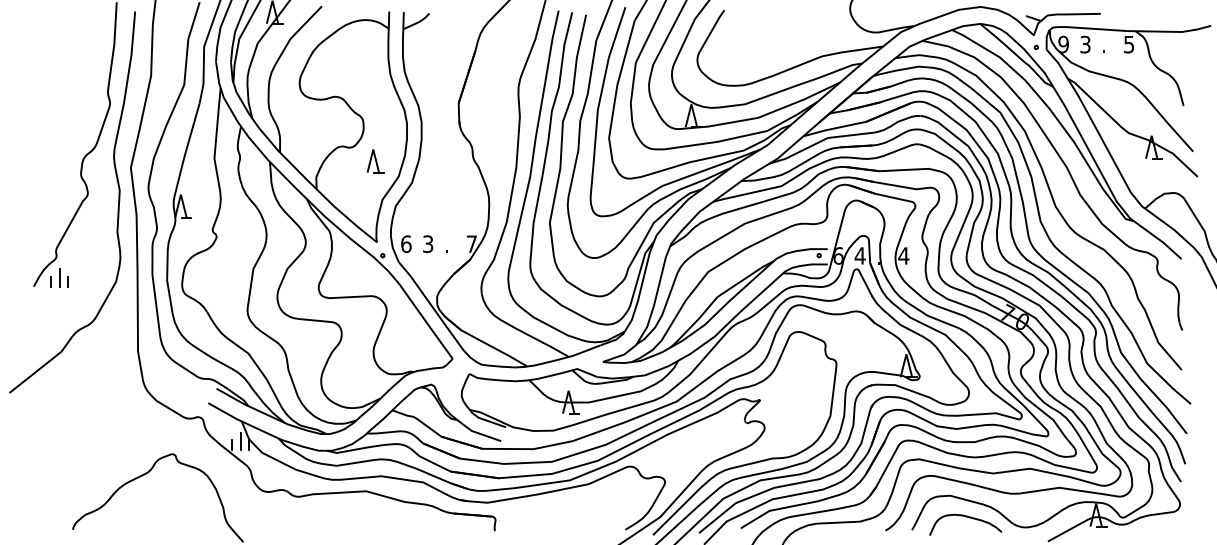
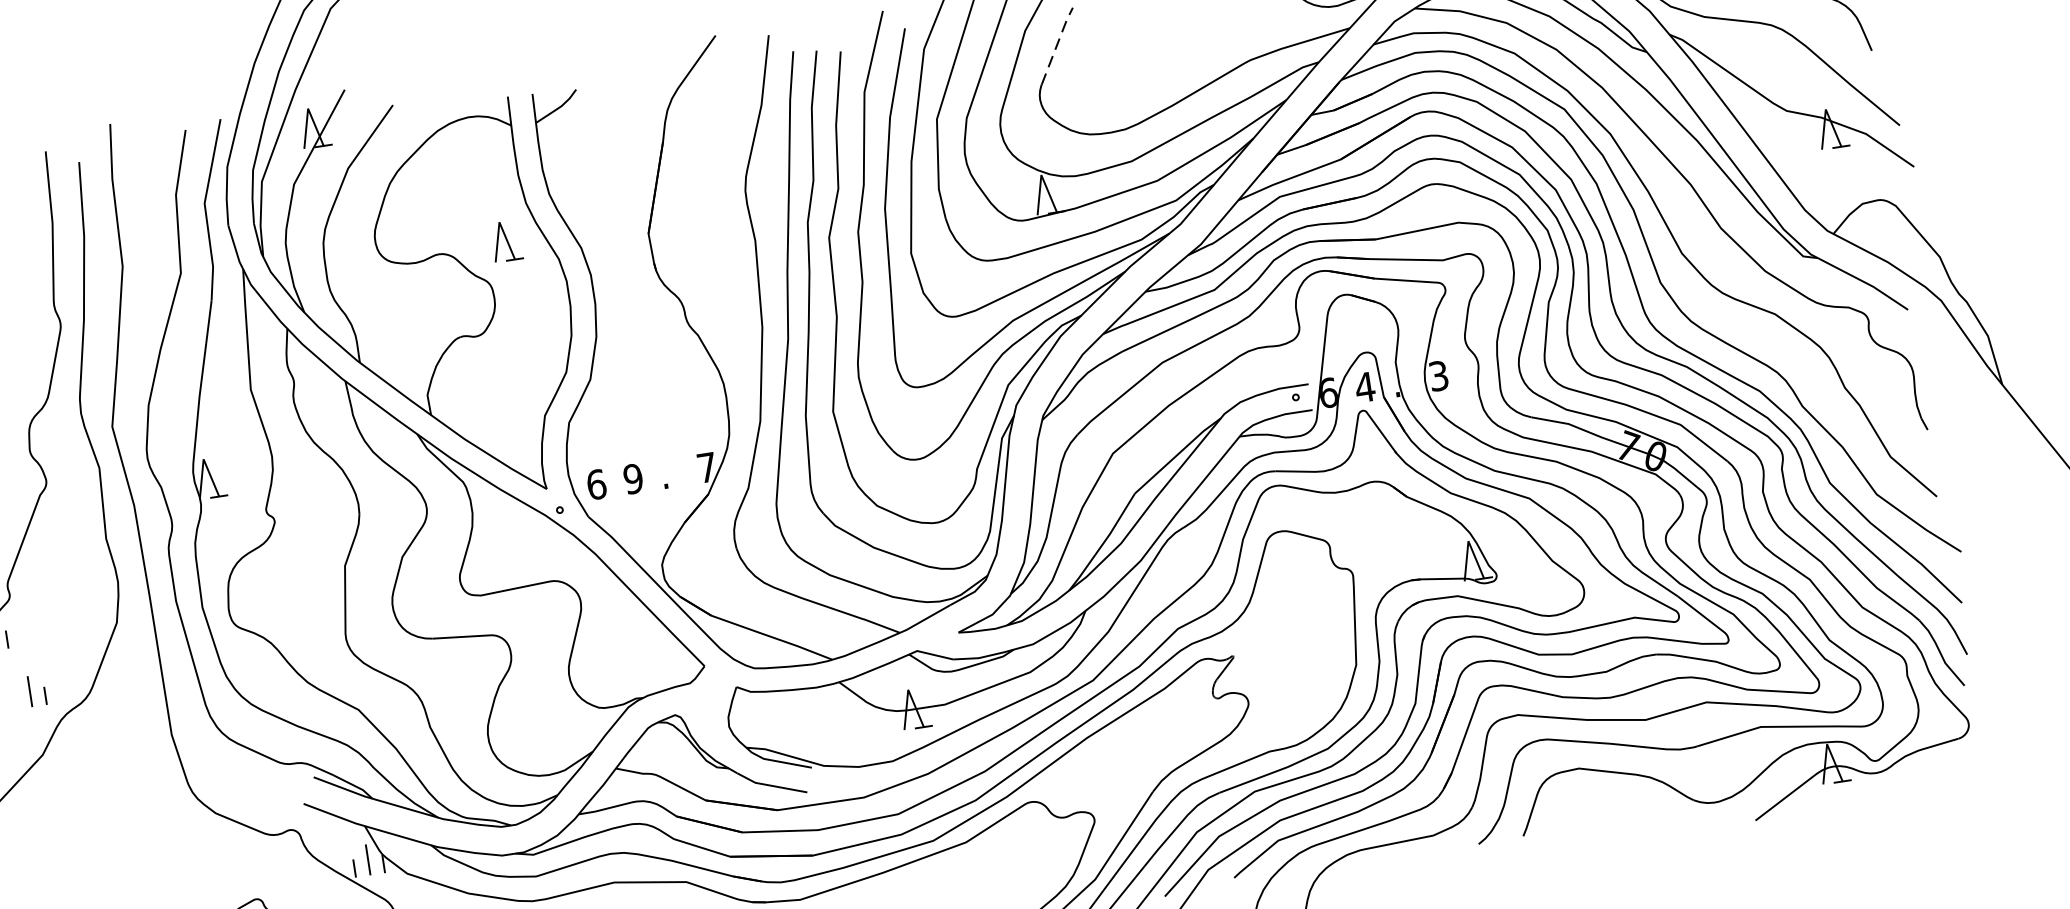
line: (712, 29) -> (1057, 43), solid -> dashed
part: (375, 161) -> (506, 241), moved
text: (427, 243) -> (632, 478), 3 -> 9
text: (903, 255) -> (1438, 375), 4 -> 3
part: (63, 277) -> (36, 690), moved
curve: (965, 517) -> (1610, 801), removed

